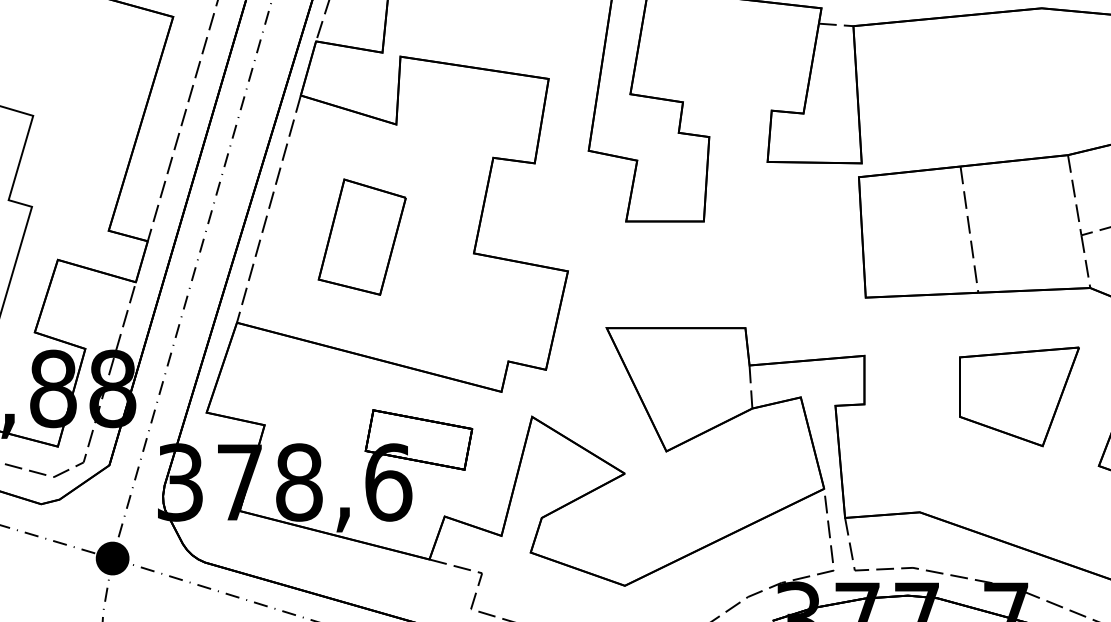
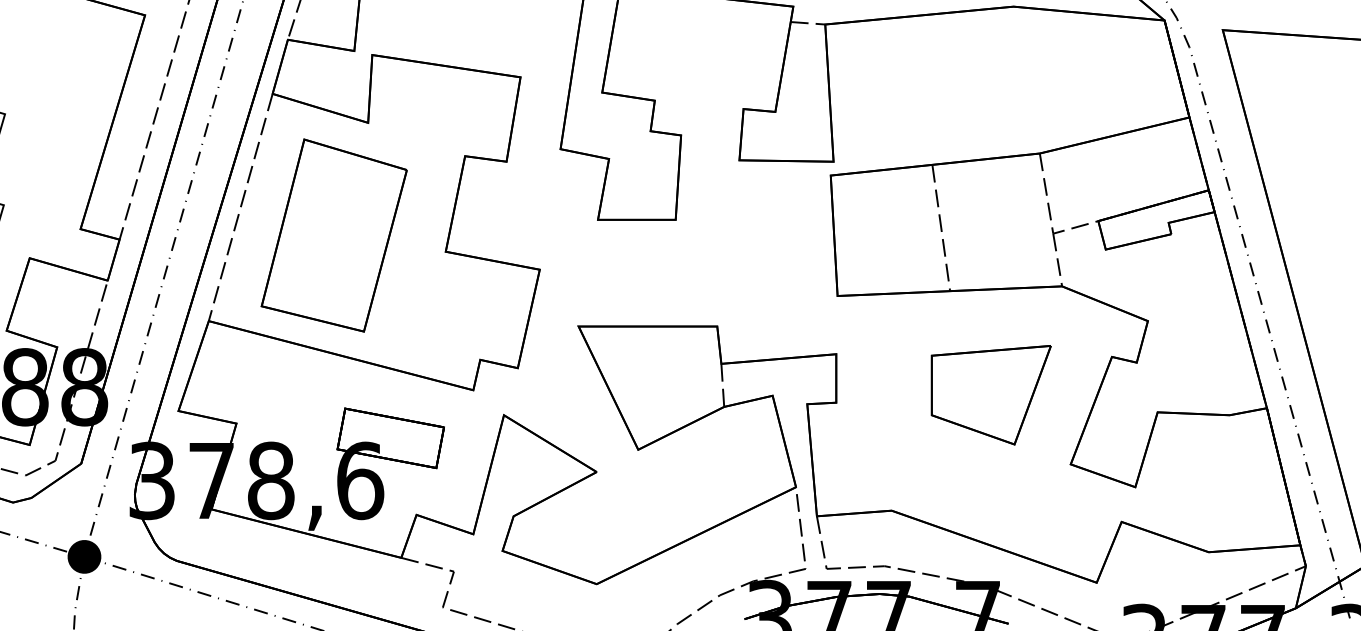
part: (361, 237) -> (333, 235), size x1.67

